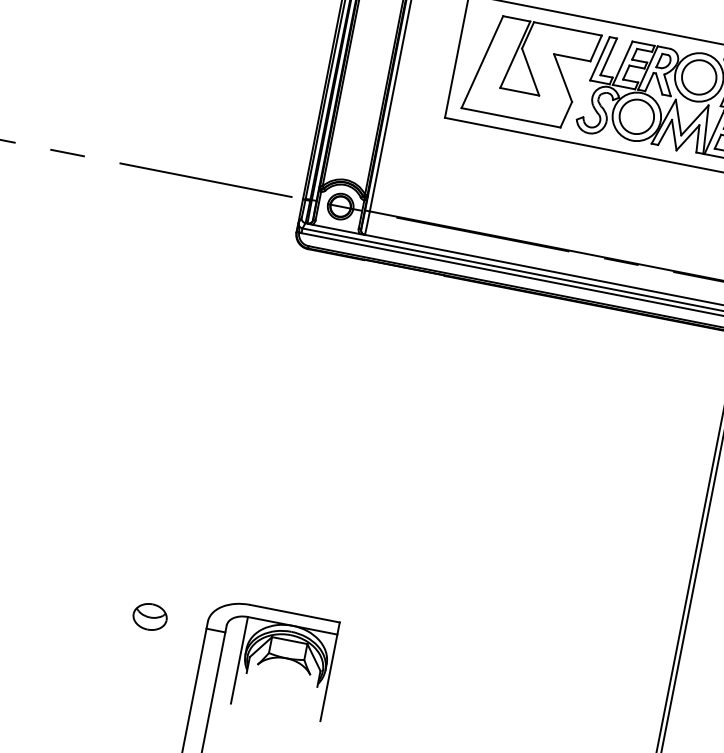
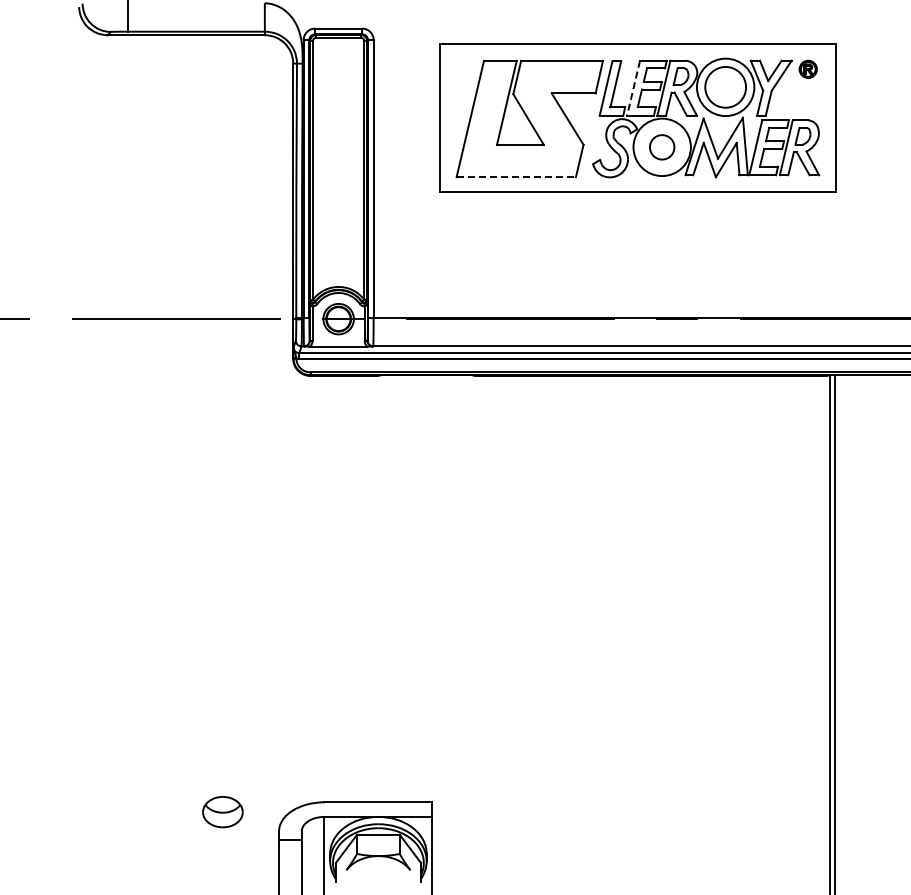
line: (622, 63) -> (633, 88), solid -> dashed
circle: (636, 116) -> (661, 146), size x0.6
line: (511, 118) -> (516, 177), solid -> dashed
part: (149, 617) -> (222, 812), moved

